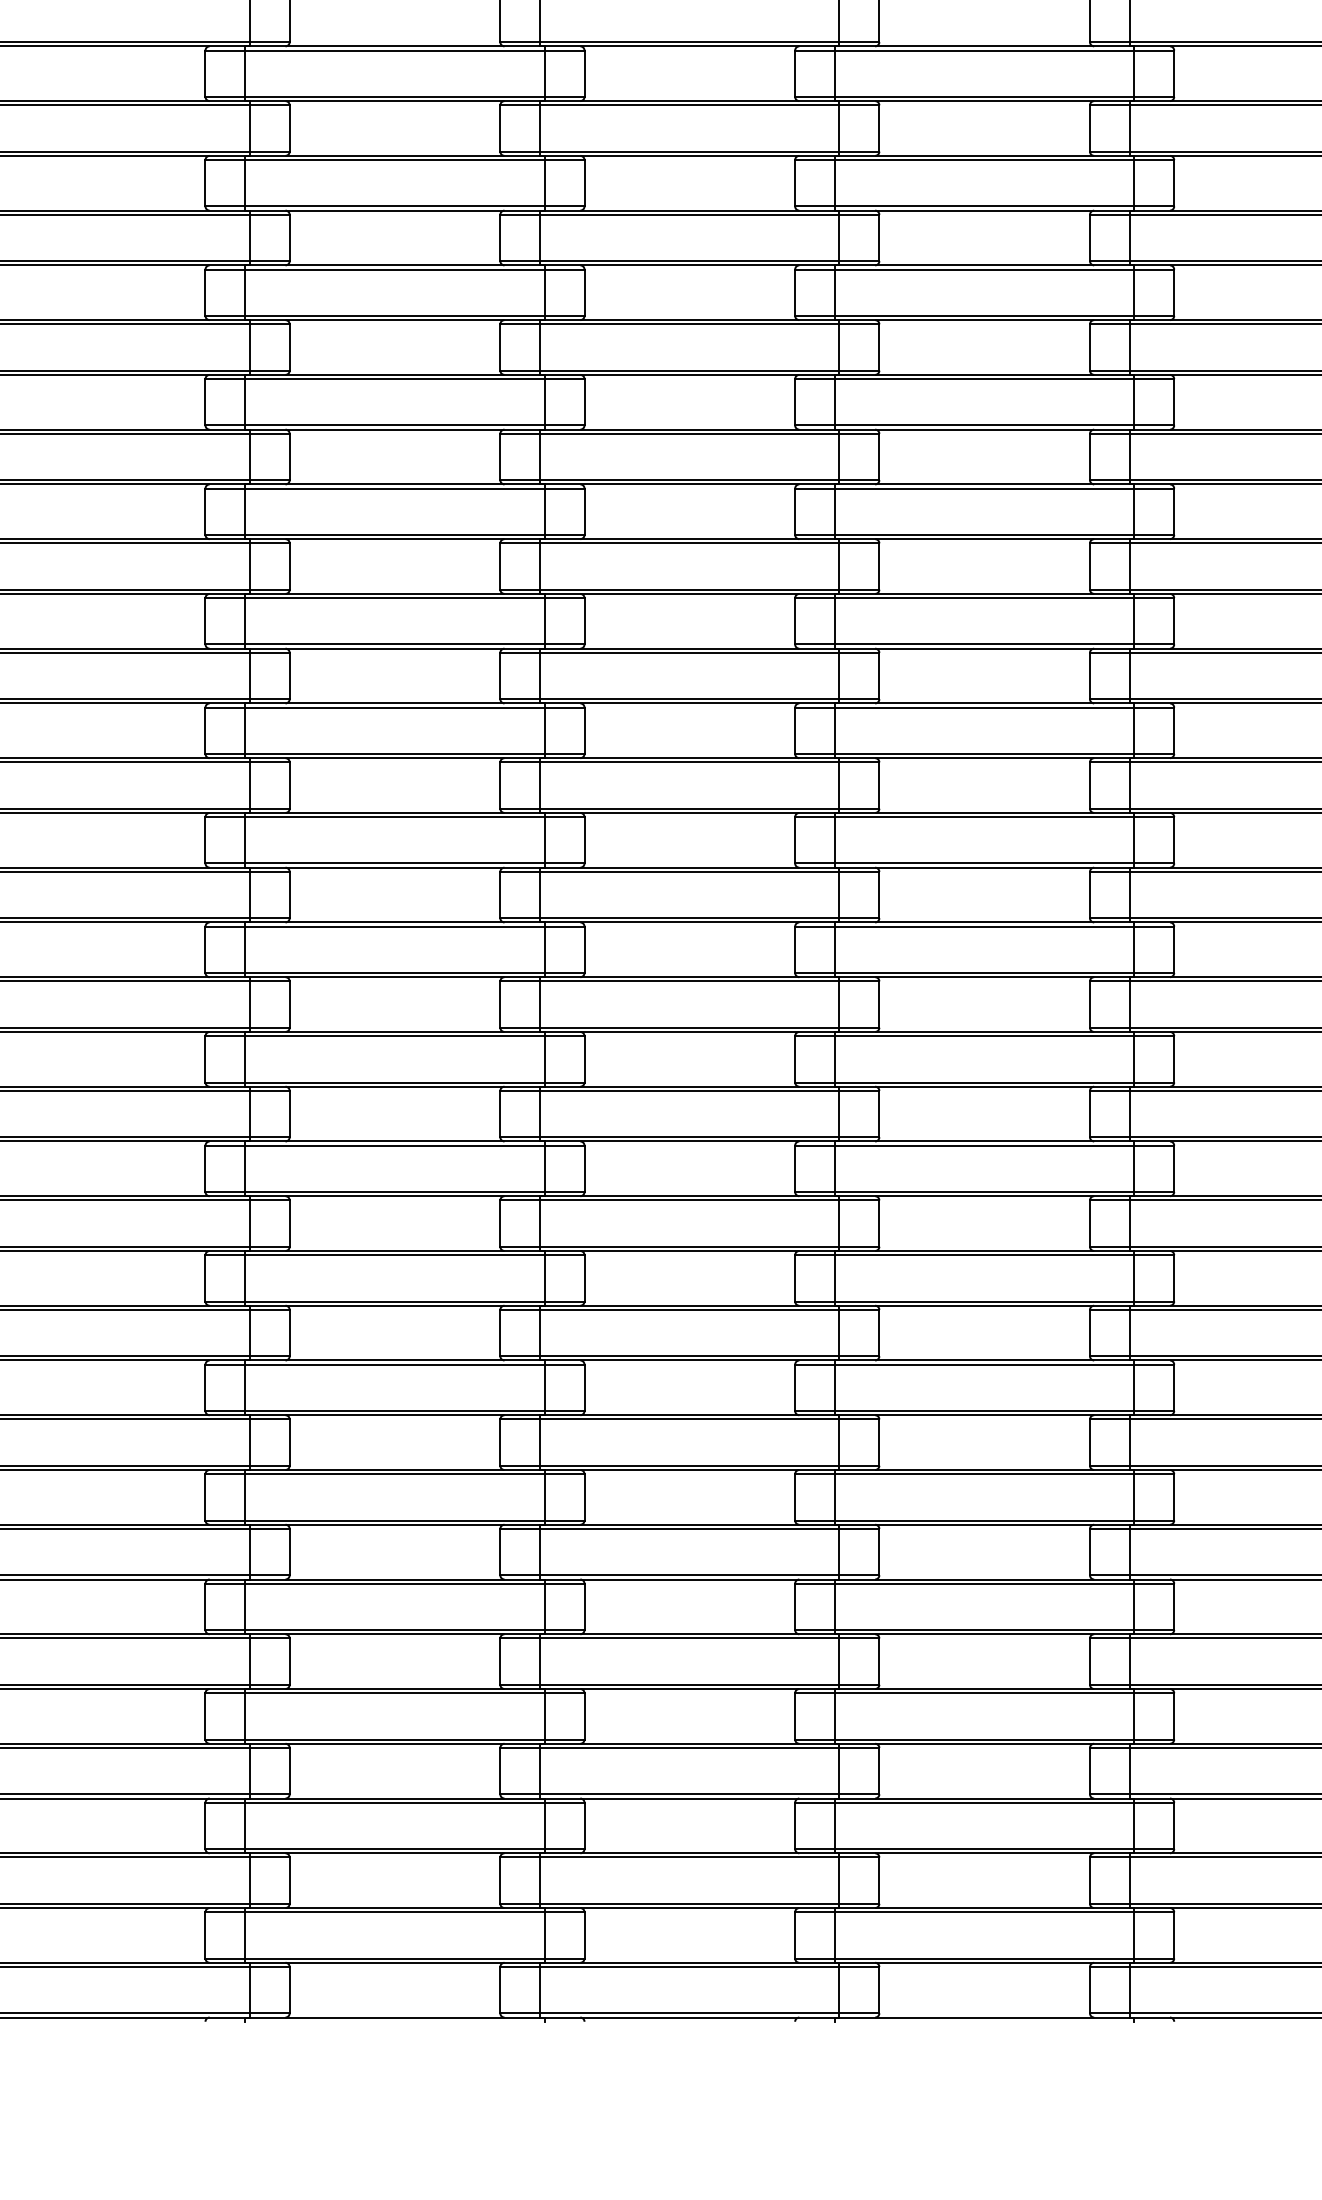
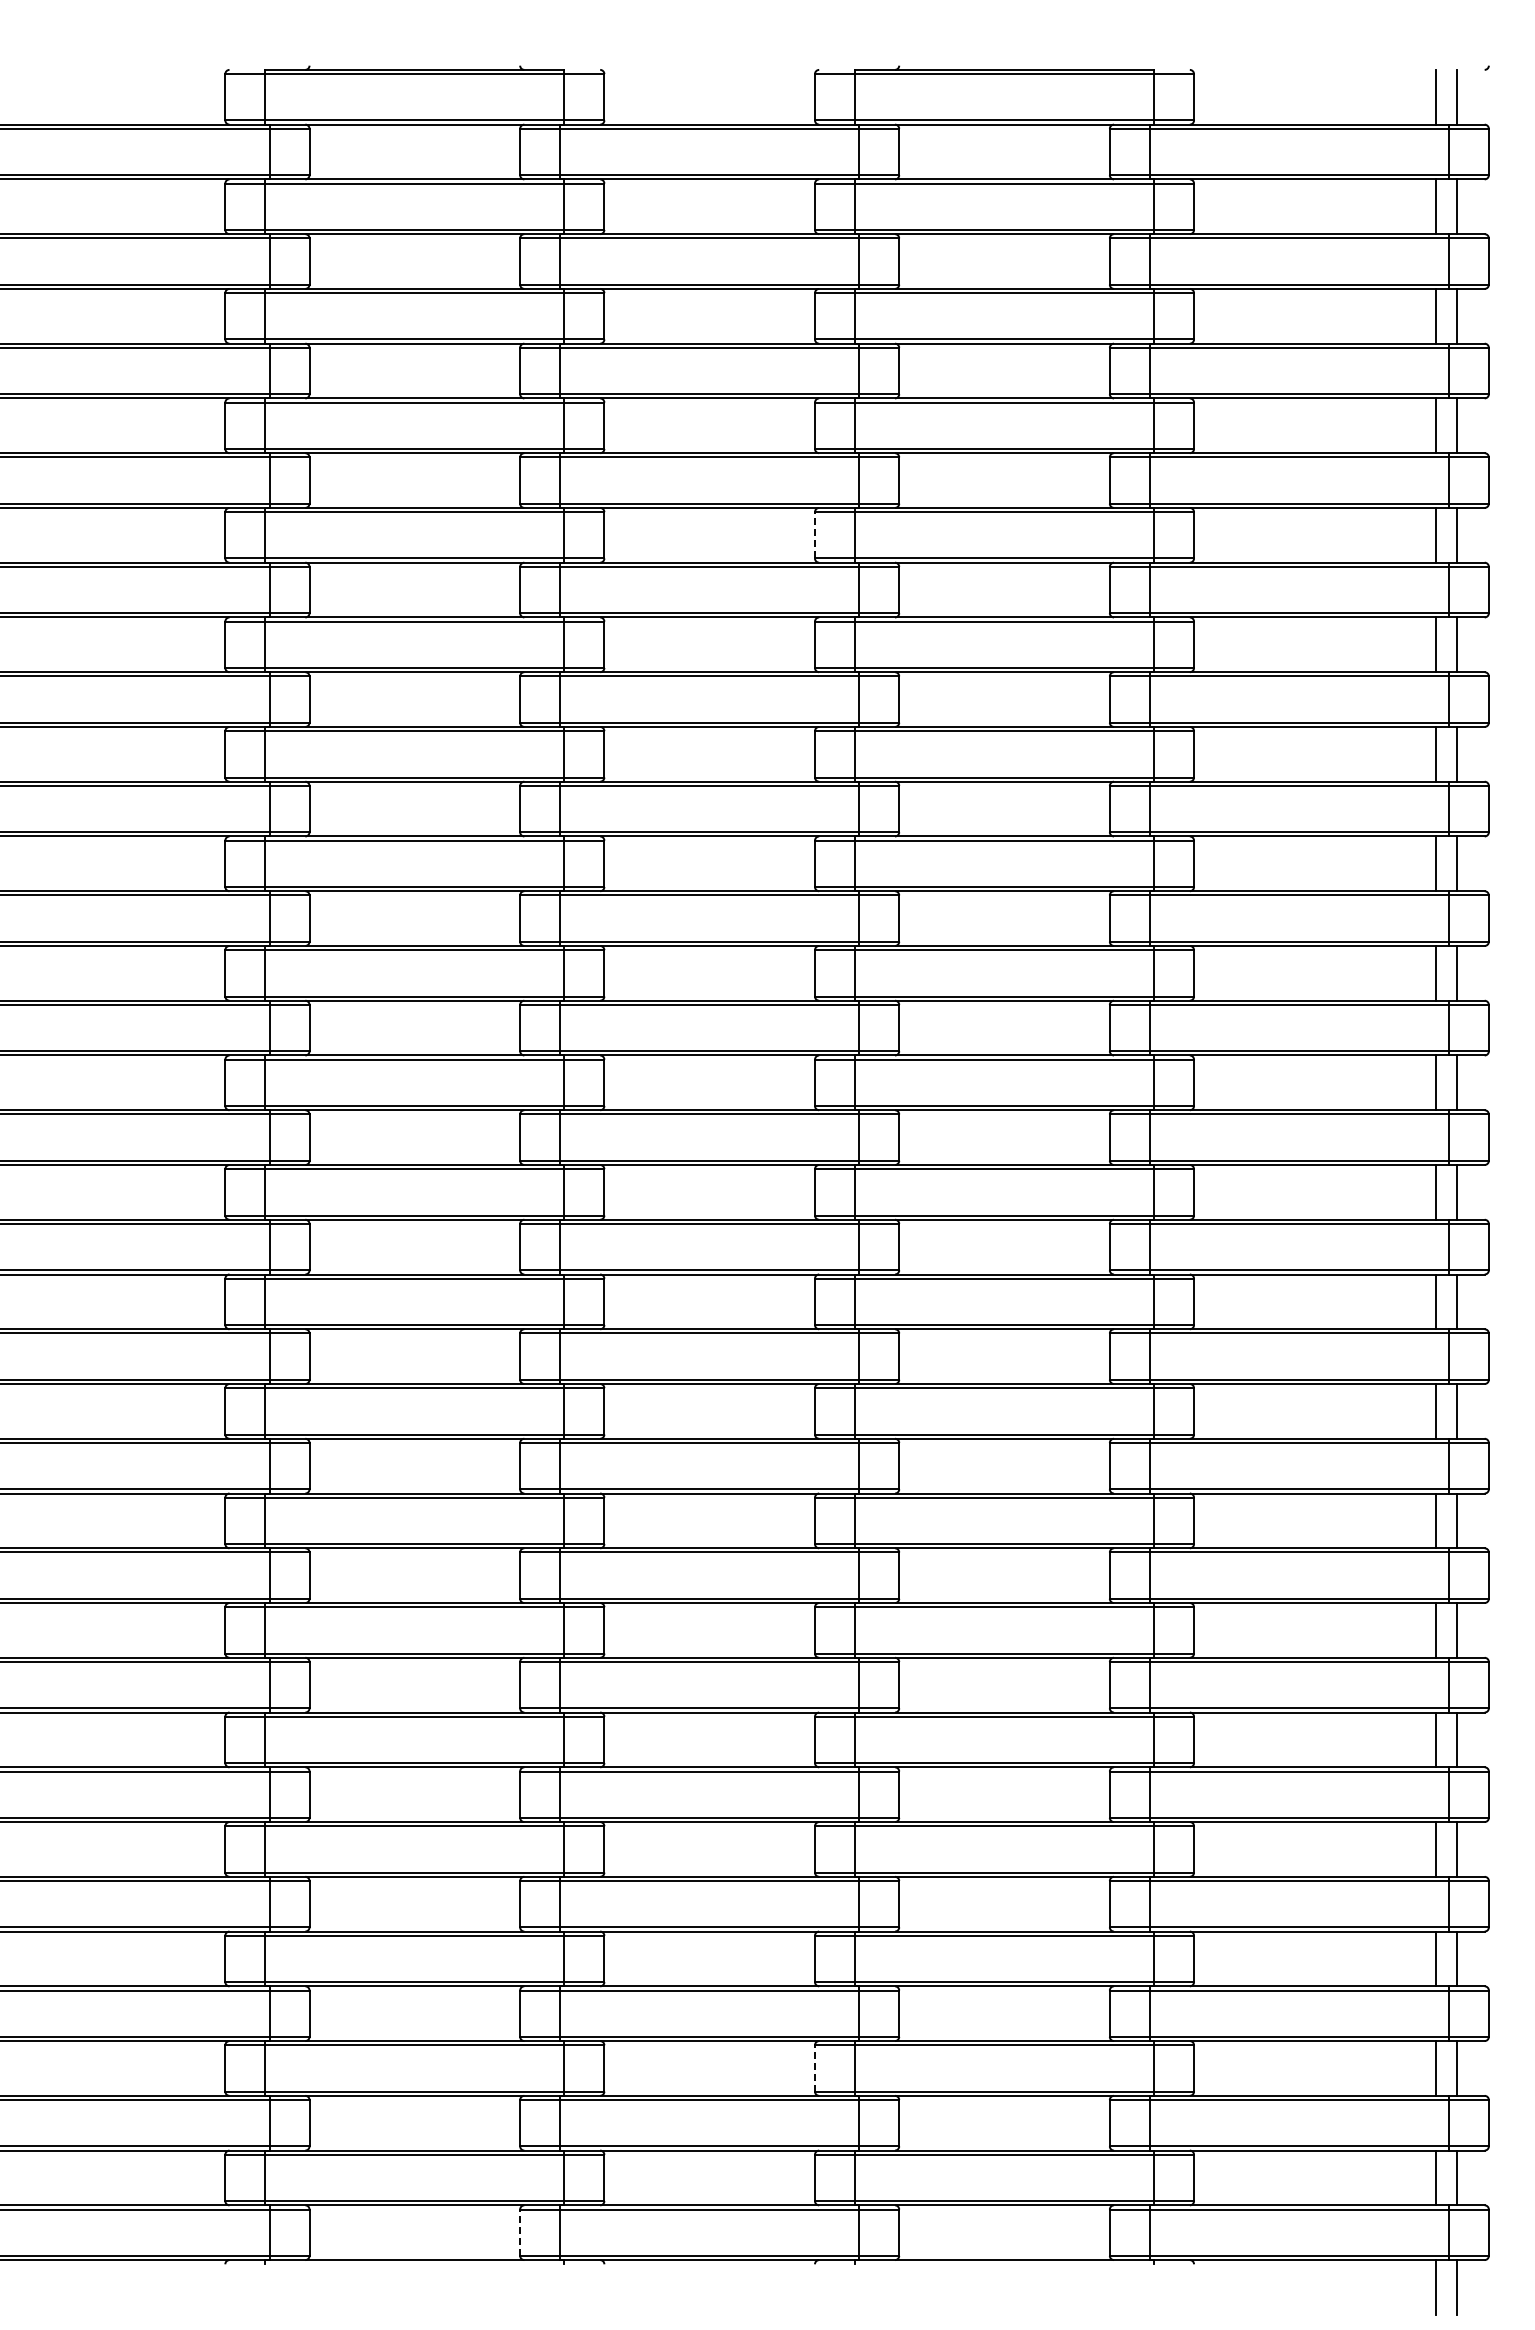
line: (794, 291) -> (814, 534), solid -> dashed
line: (794, 1824) -> (814, 2067), solid -> dashed
line: (500, 1989) -> (520, 2232), solid -> dashed

